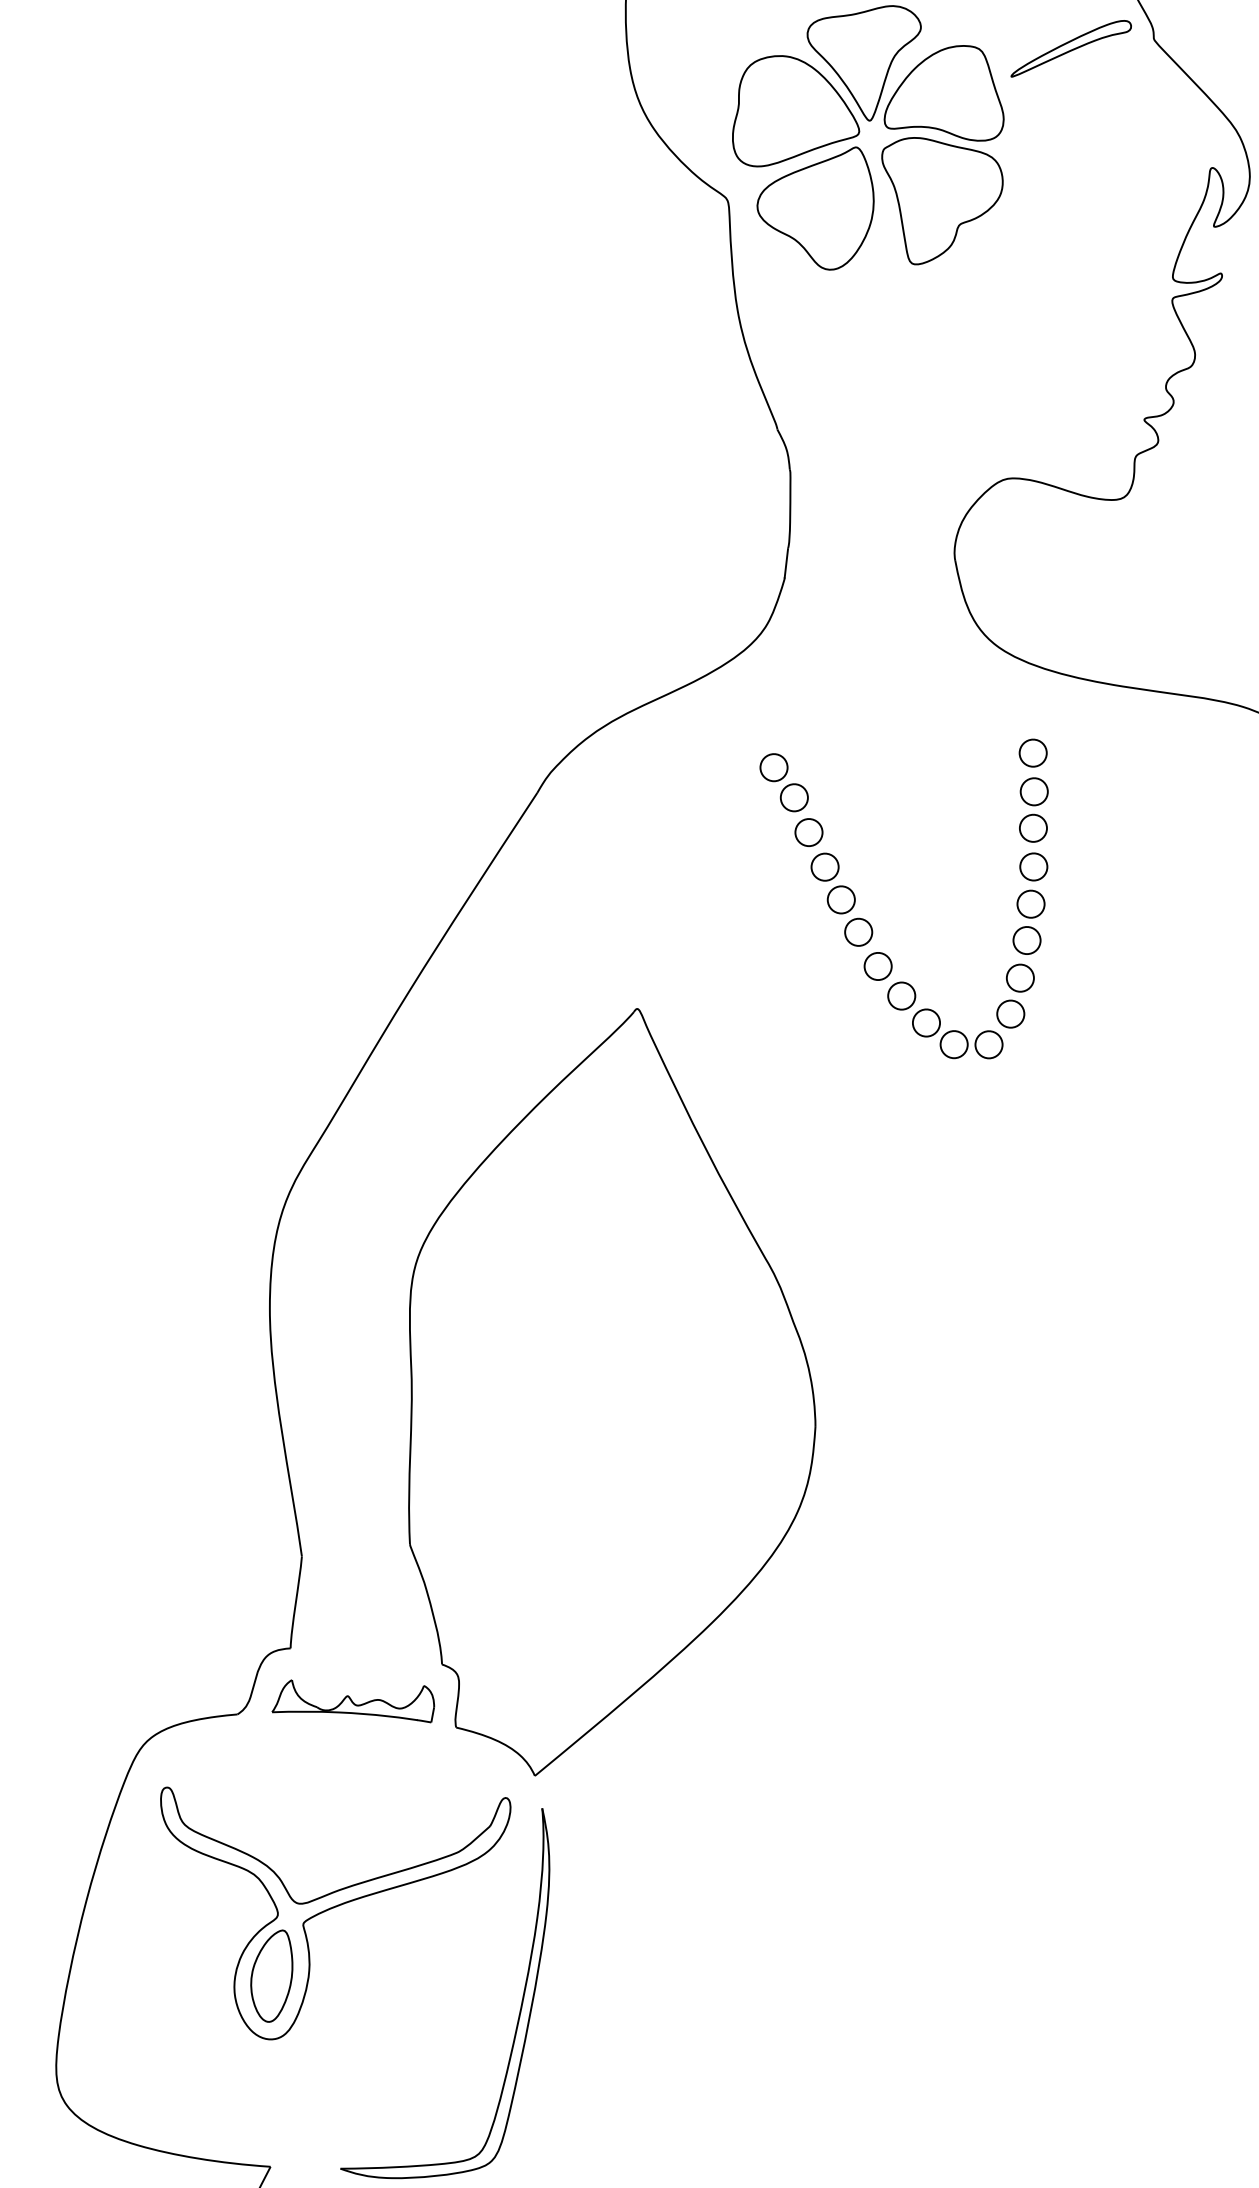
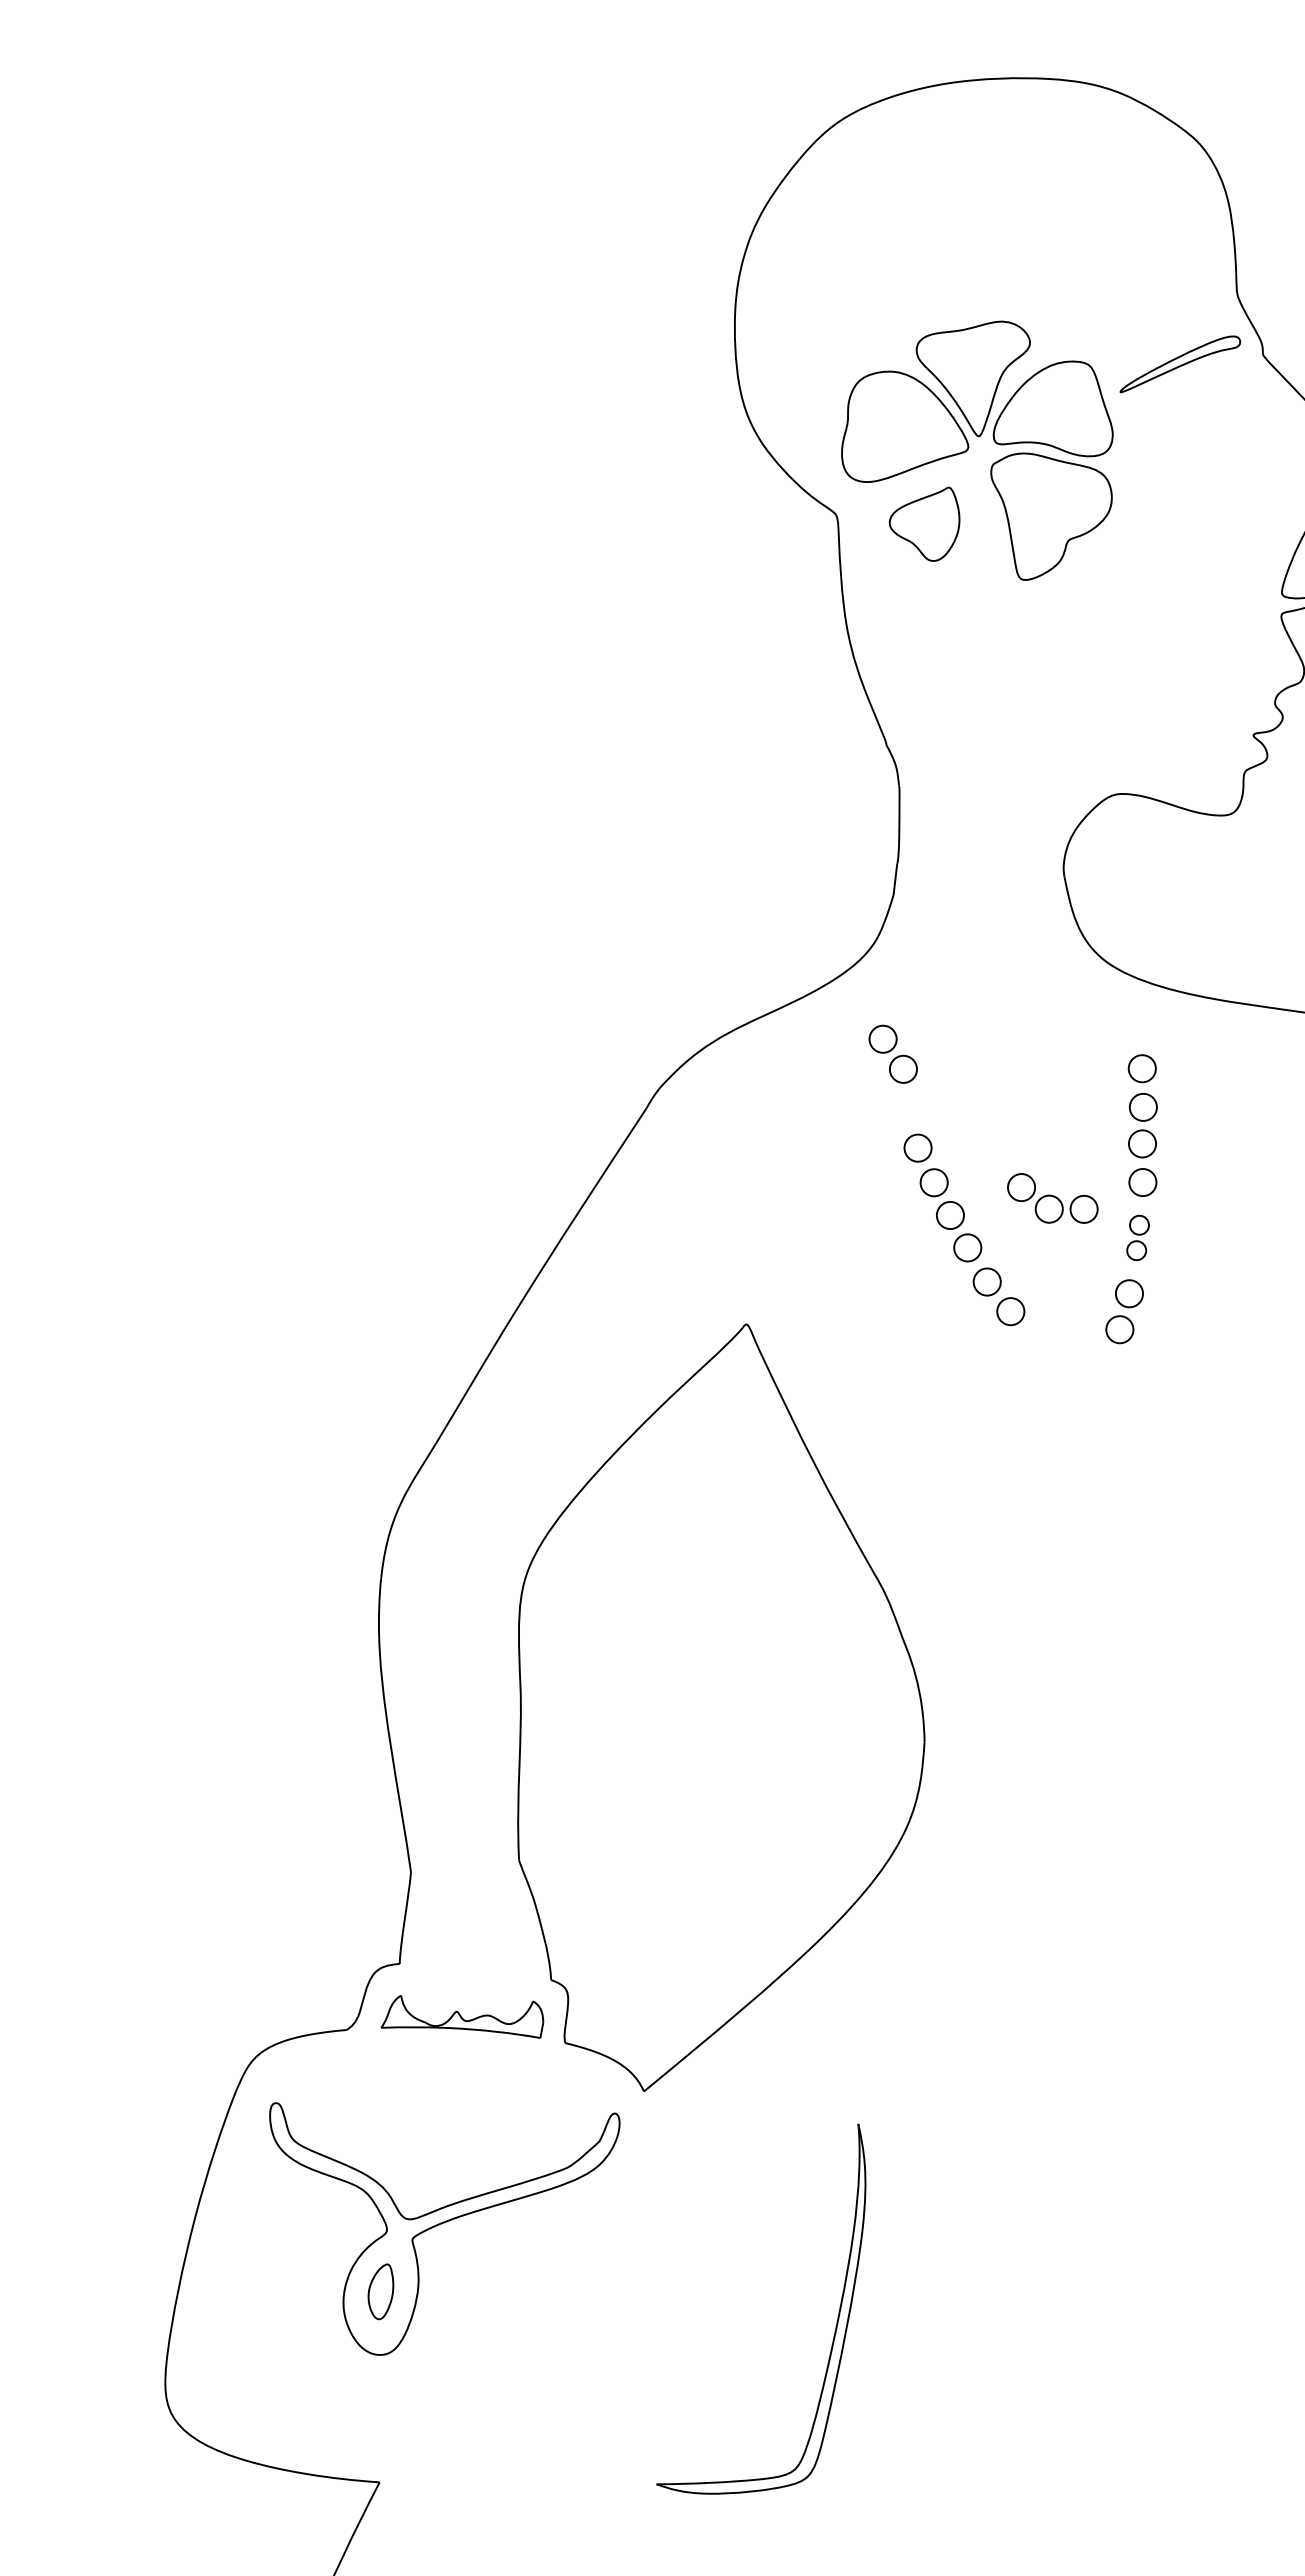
part: (815, 208) -> (924, 524), size x0.6
part: (783, 781) -> (892, 1053), moved
part: (1028, 921) -> (1137, 1237), size x0.7
part: (957, 1033) -> (1052, 1198), moved
part: (271, 1975) -> (380, 2291), size x0.6
part: (520, 2005) -> (836, 2321), moved

